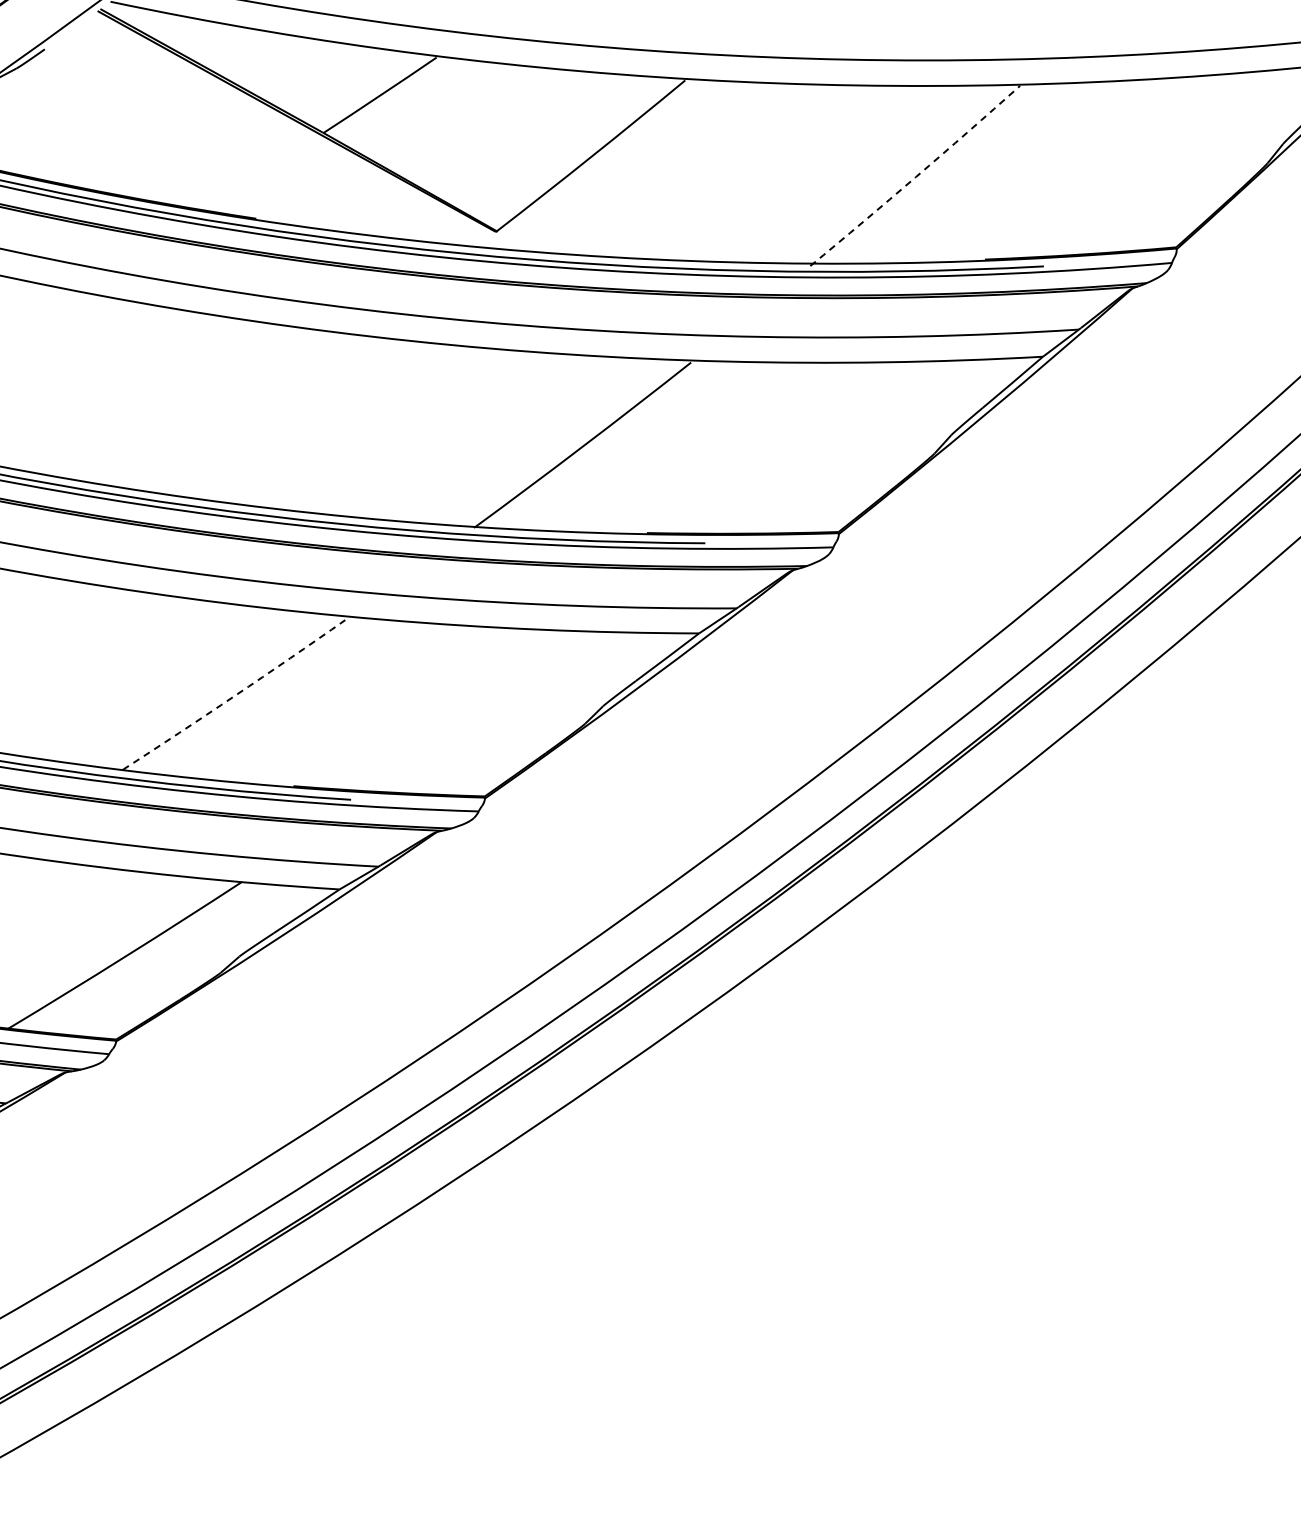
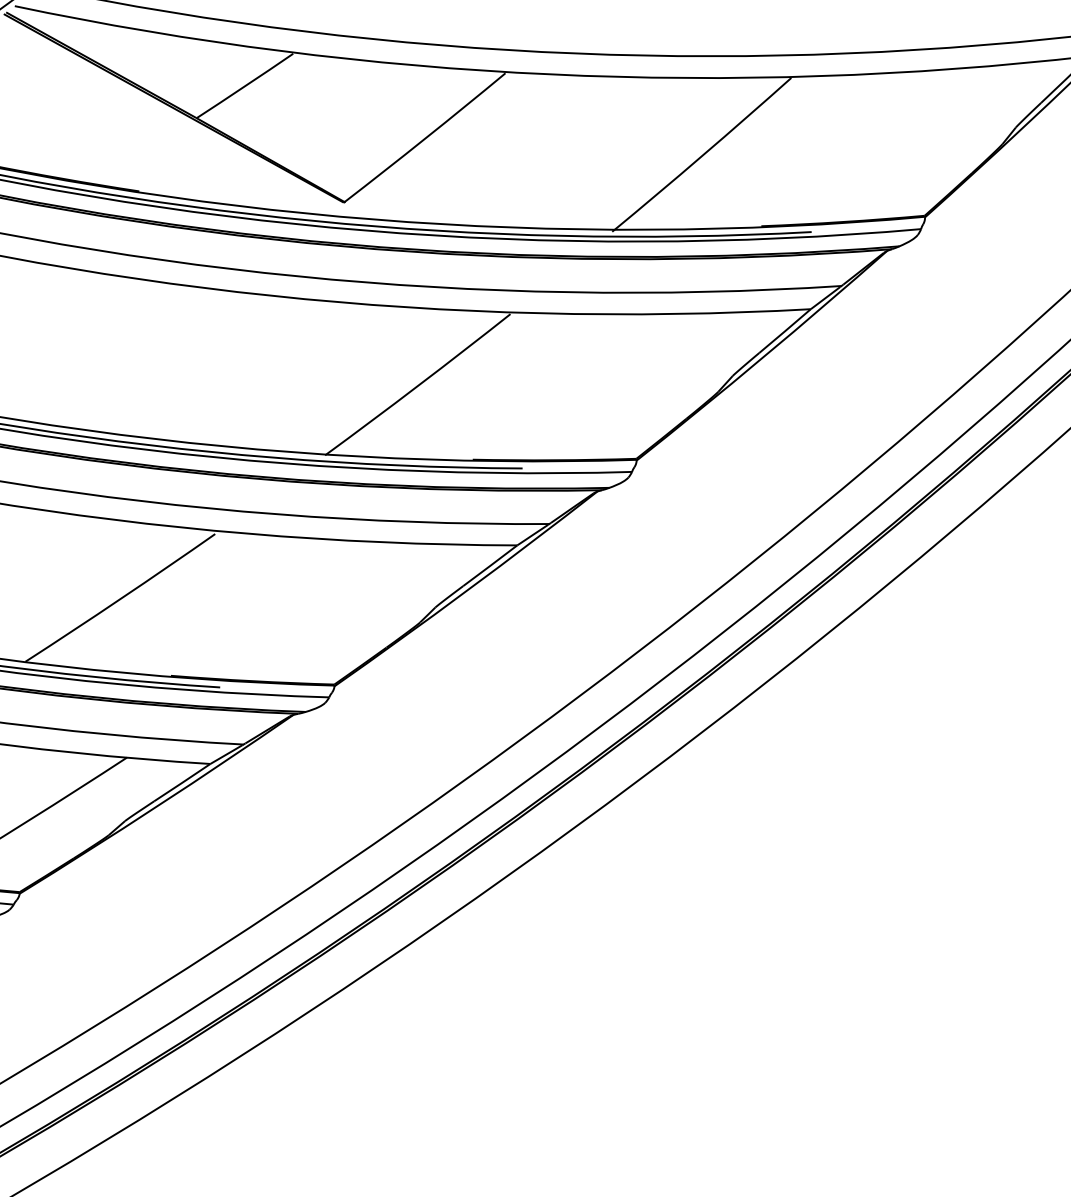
arc: (916, 176) -> (702, 155), dashed -> solid
arc: (234, 695) -> (120, 598), dashed -> solid

